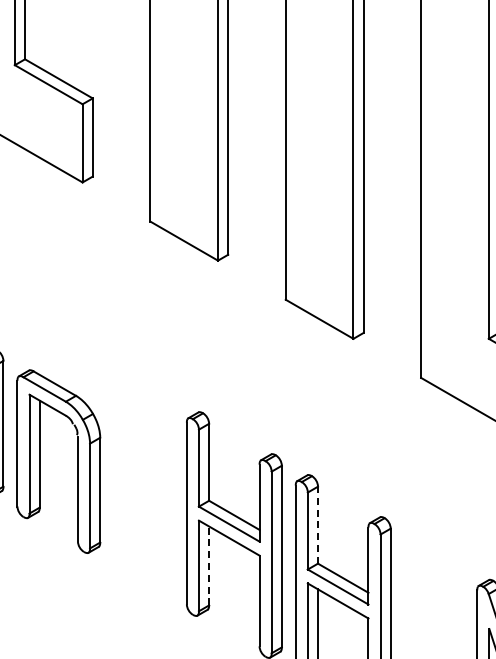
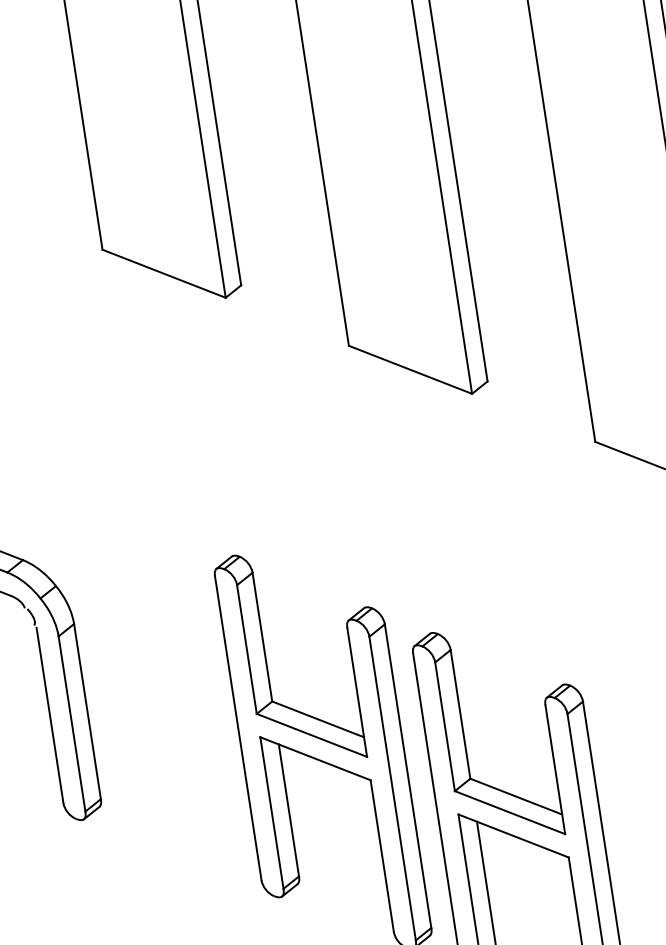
line: (318, 524) -> (461, 713), dashed -> solid
line: (209, 565) -> (289, 809), dashed -> solid

